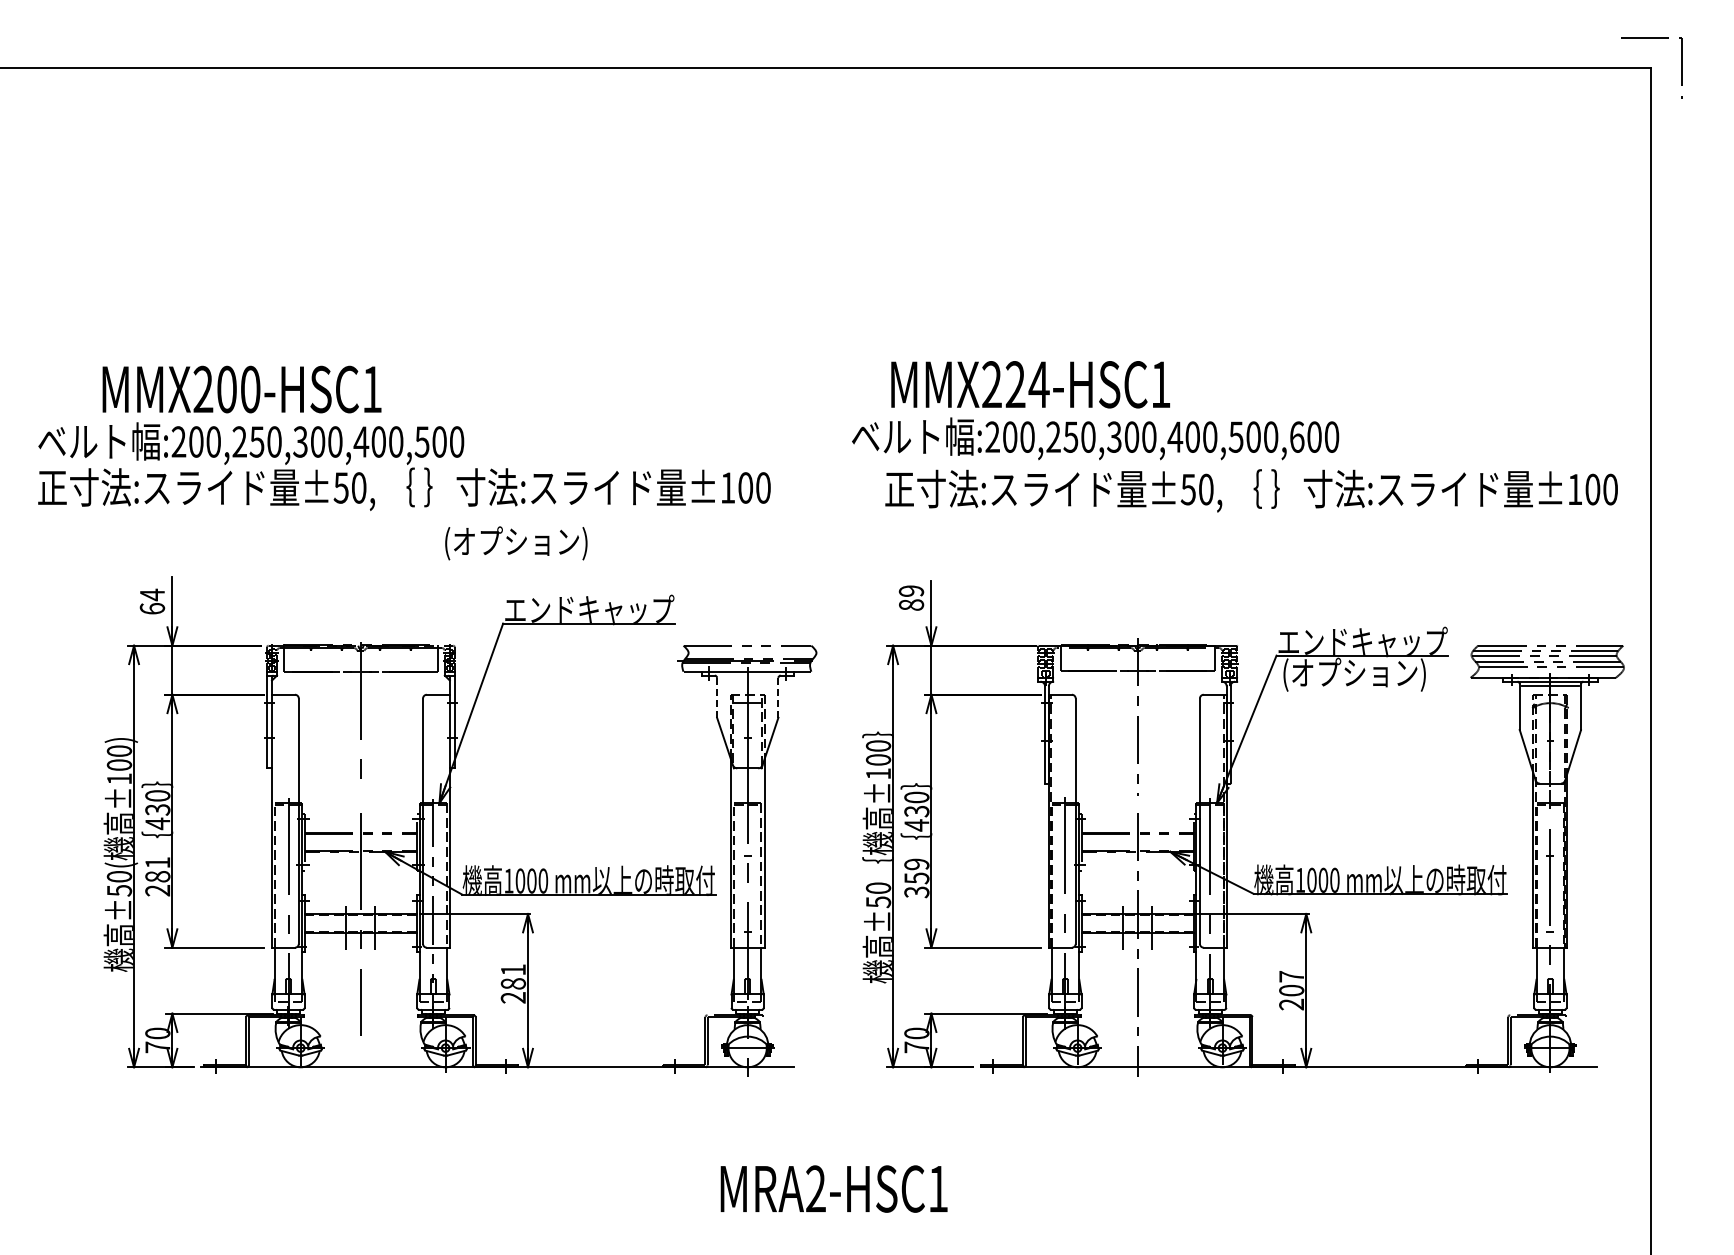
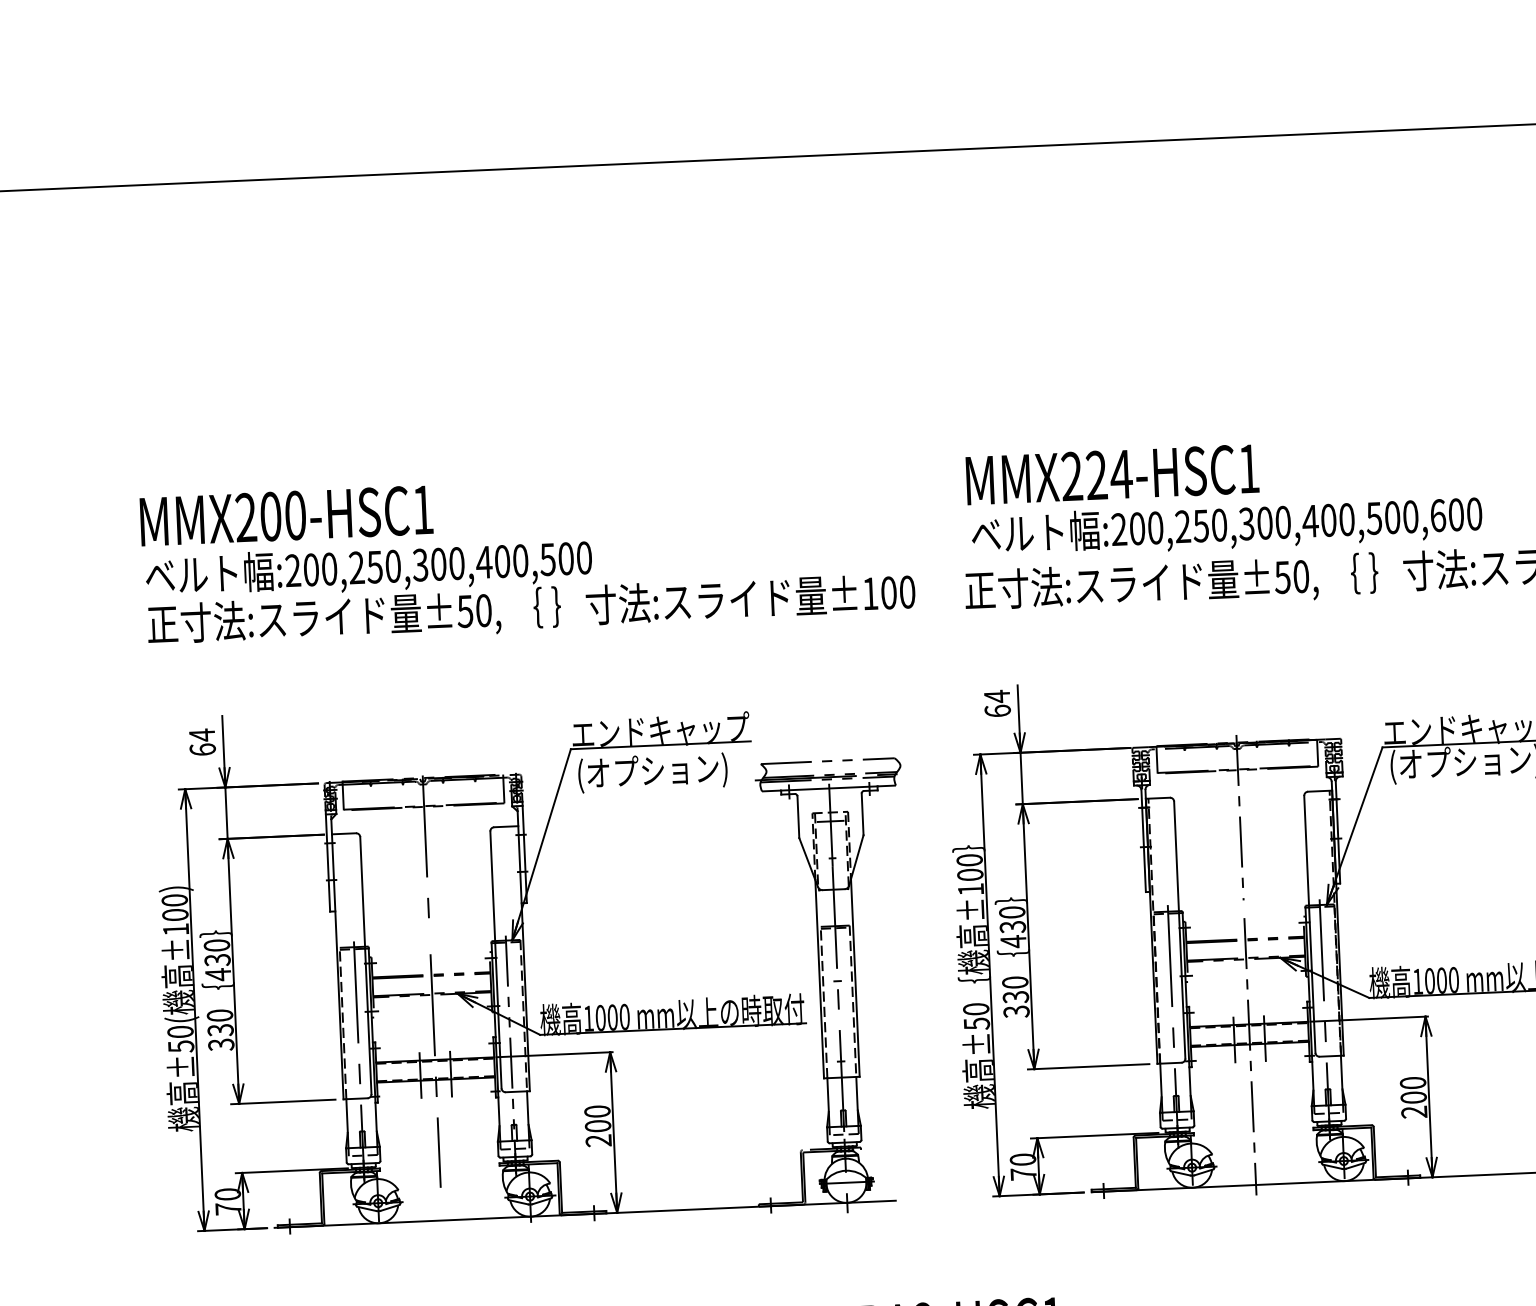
text: (1095, 438) -> (1226, 526), moved
text: (404, 466) -> (530, 586), moved
text: (516, 543) -> (653, 772), moved
text: (911, 597) -> (997, 703), 89 -> 64
line: (778, 697) -> (862, 814), dashed -> solid
line: (717, 698) -> (798, 817), dashed -> solid
text: (916, 870) -> (1015, 988), 359 -> 330
text: (157, 876) -> (220, 1029), 281 -> 330
text: (513, 976) -> (597, 1118), 281 -> 200
text: (1291, 976) -> (1412, 1082), 207 -> 200

